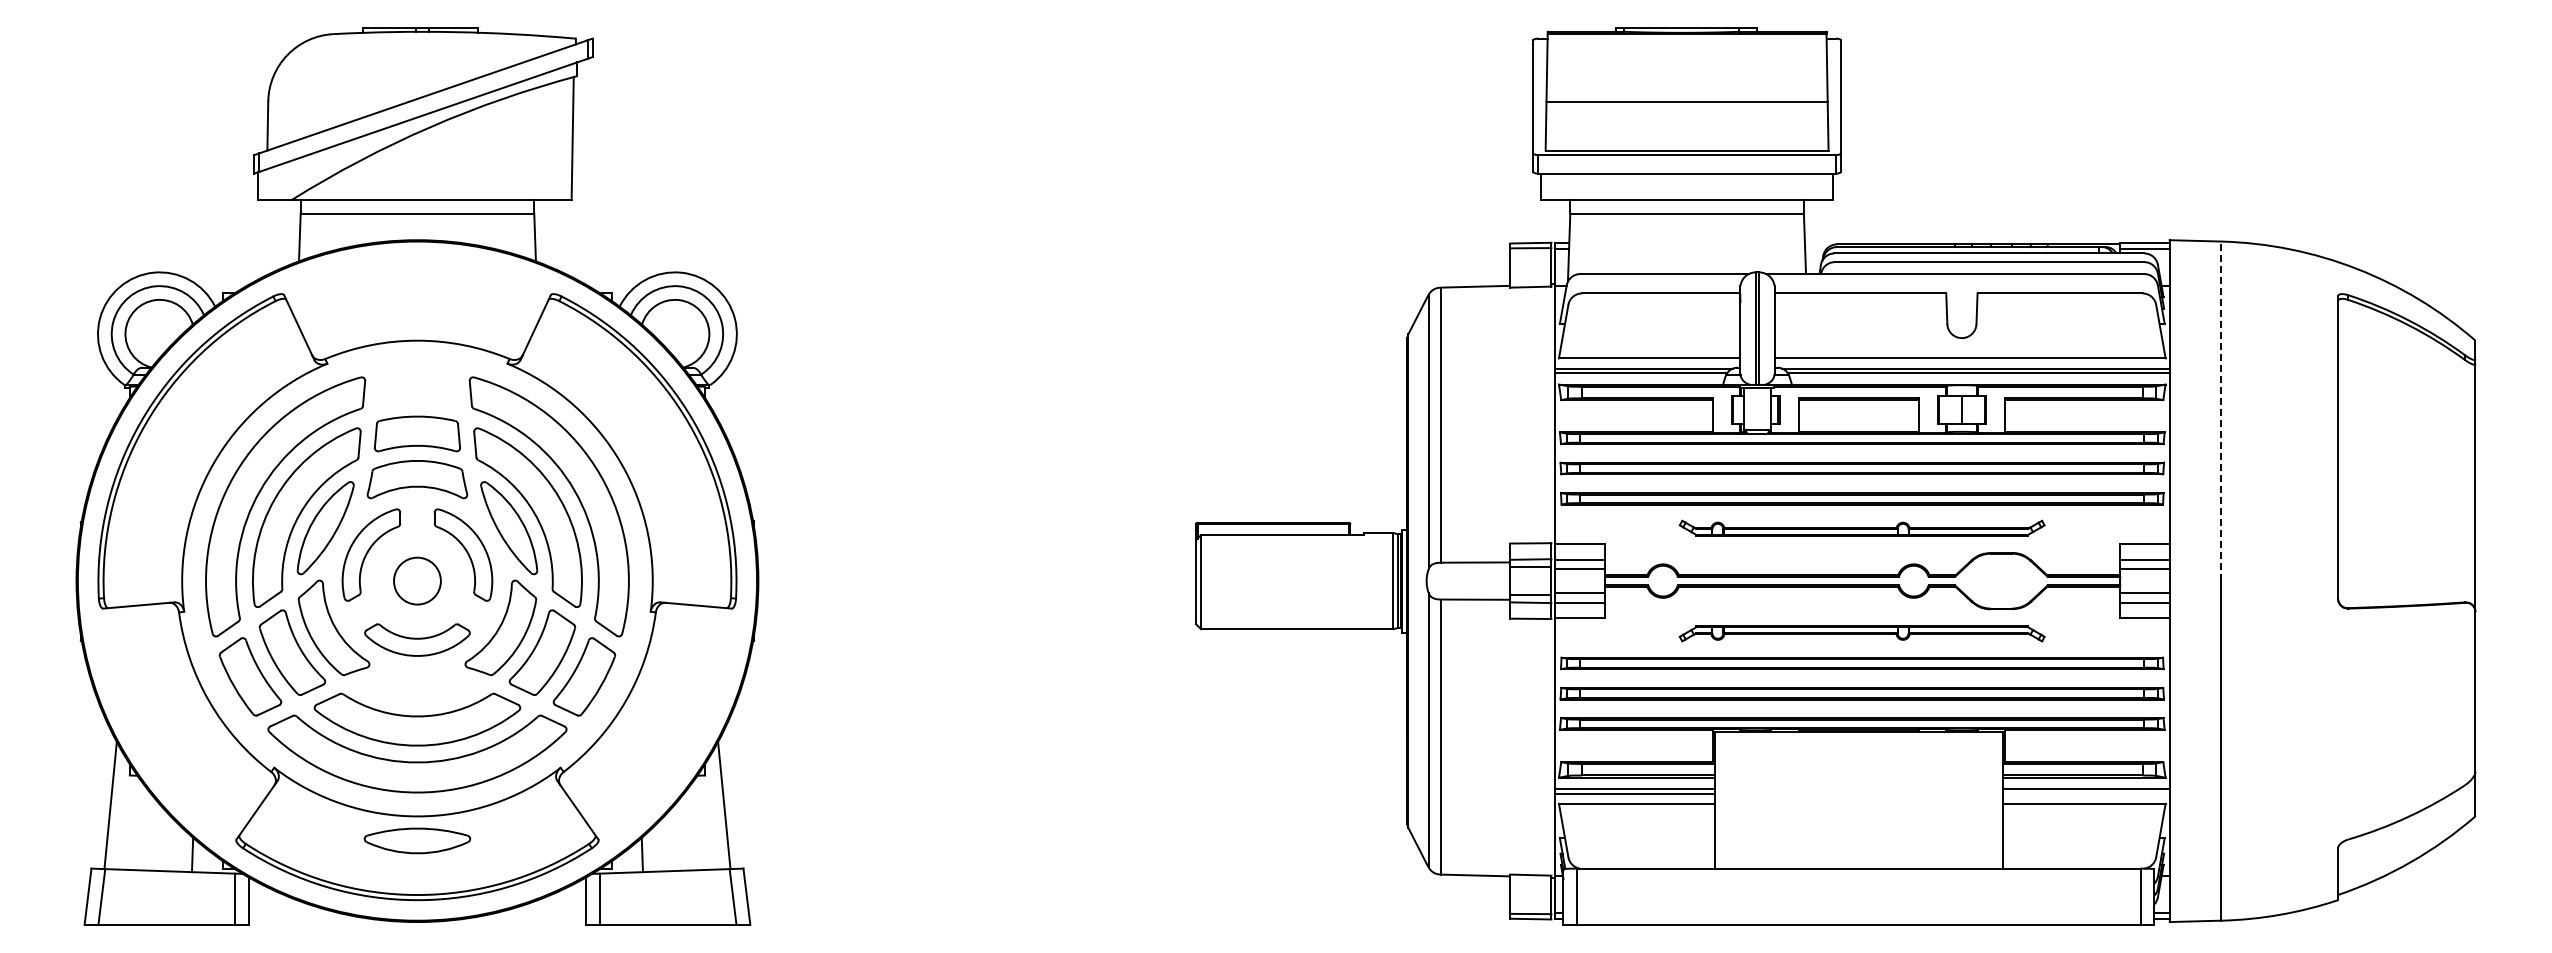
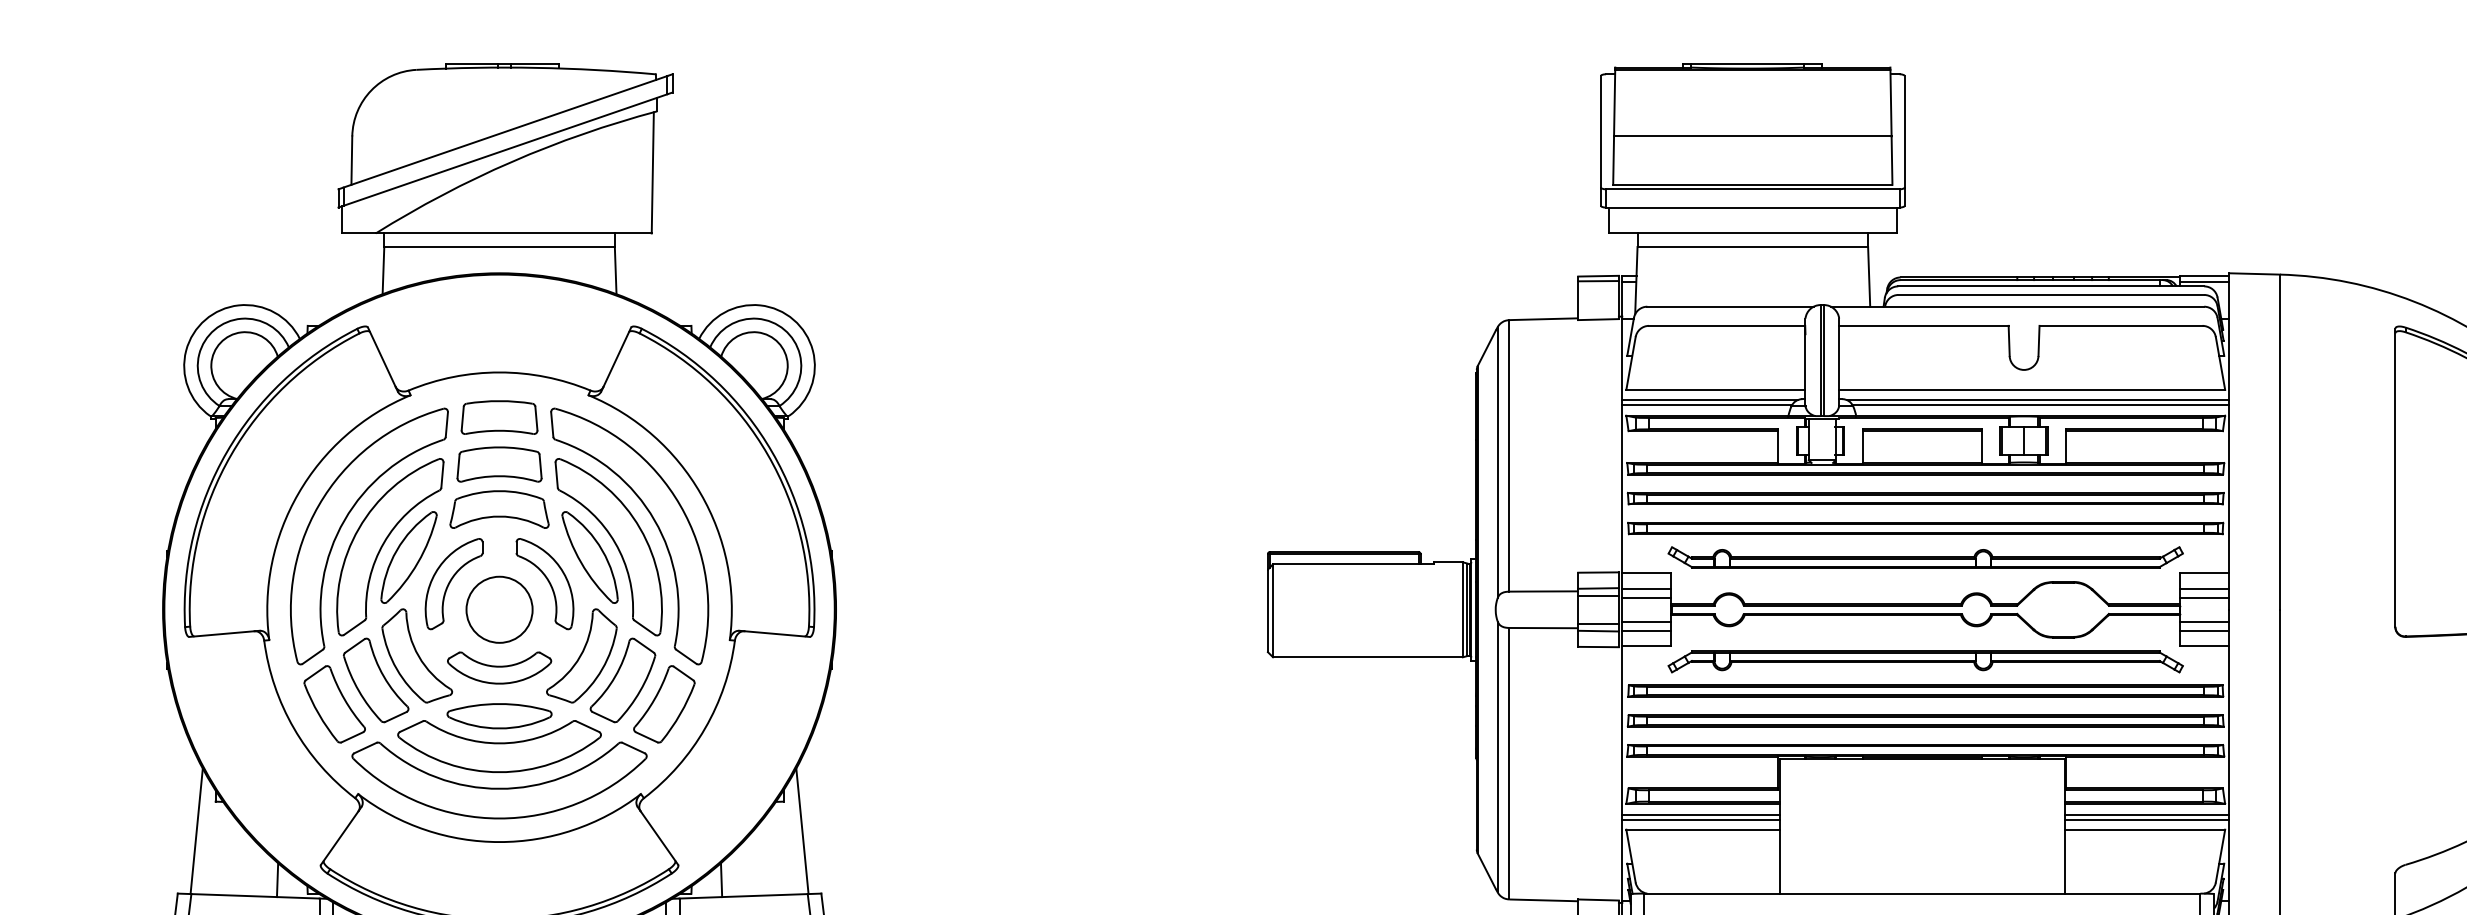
part: (417, 385) -> (499, 416), added
line: (2221, 411) -> (2280, 442), dashed -> solid
part: (1861, 527) -> (1924, 556), size x1.43
circle: (416, 580) -> (498, 609), size x1.43
part: (1861, 633) -> (1924, 661), size x1.43
line: (2086, 793) -> (2147, 819), added
part: (417, 840) -> (499, 715), moved

